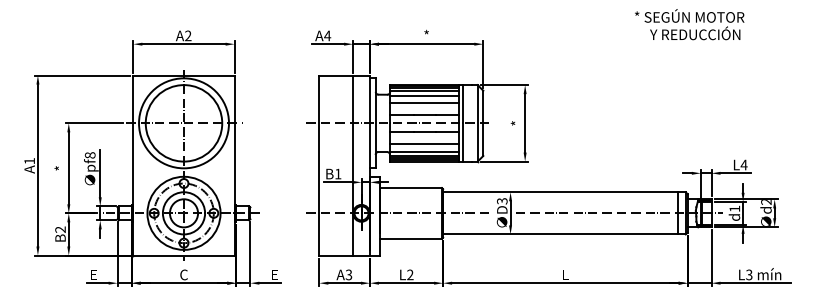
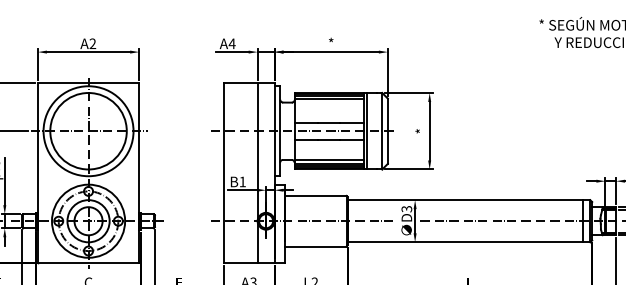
line: (424, 95) -> (329, 103), removed
line: (424, 103) -> (329, 111), removed
line: (424, 143) -> (329, 151), removed

